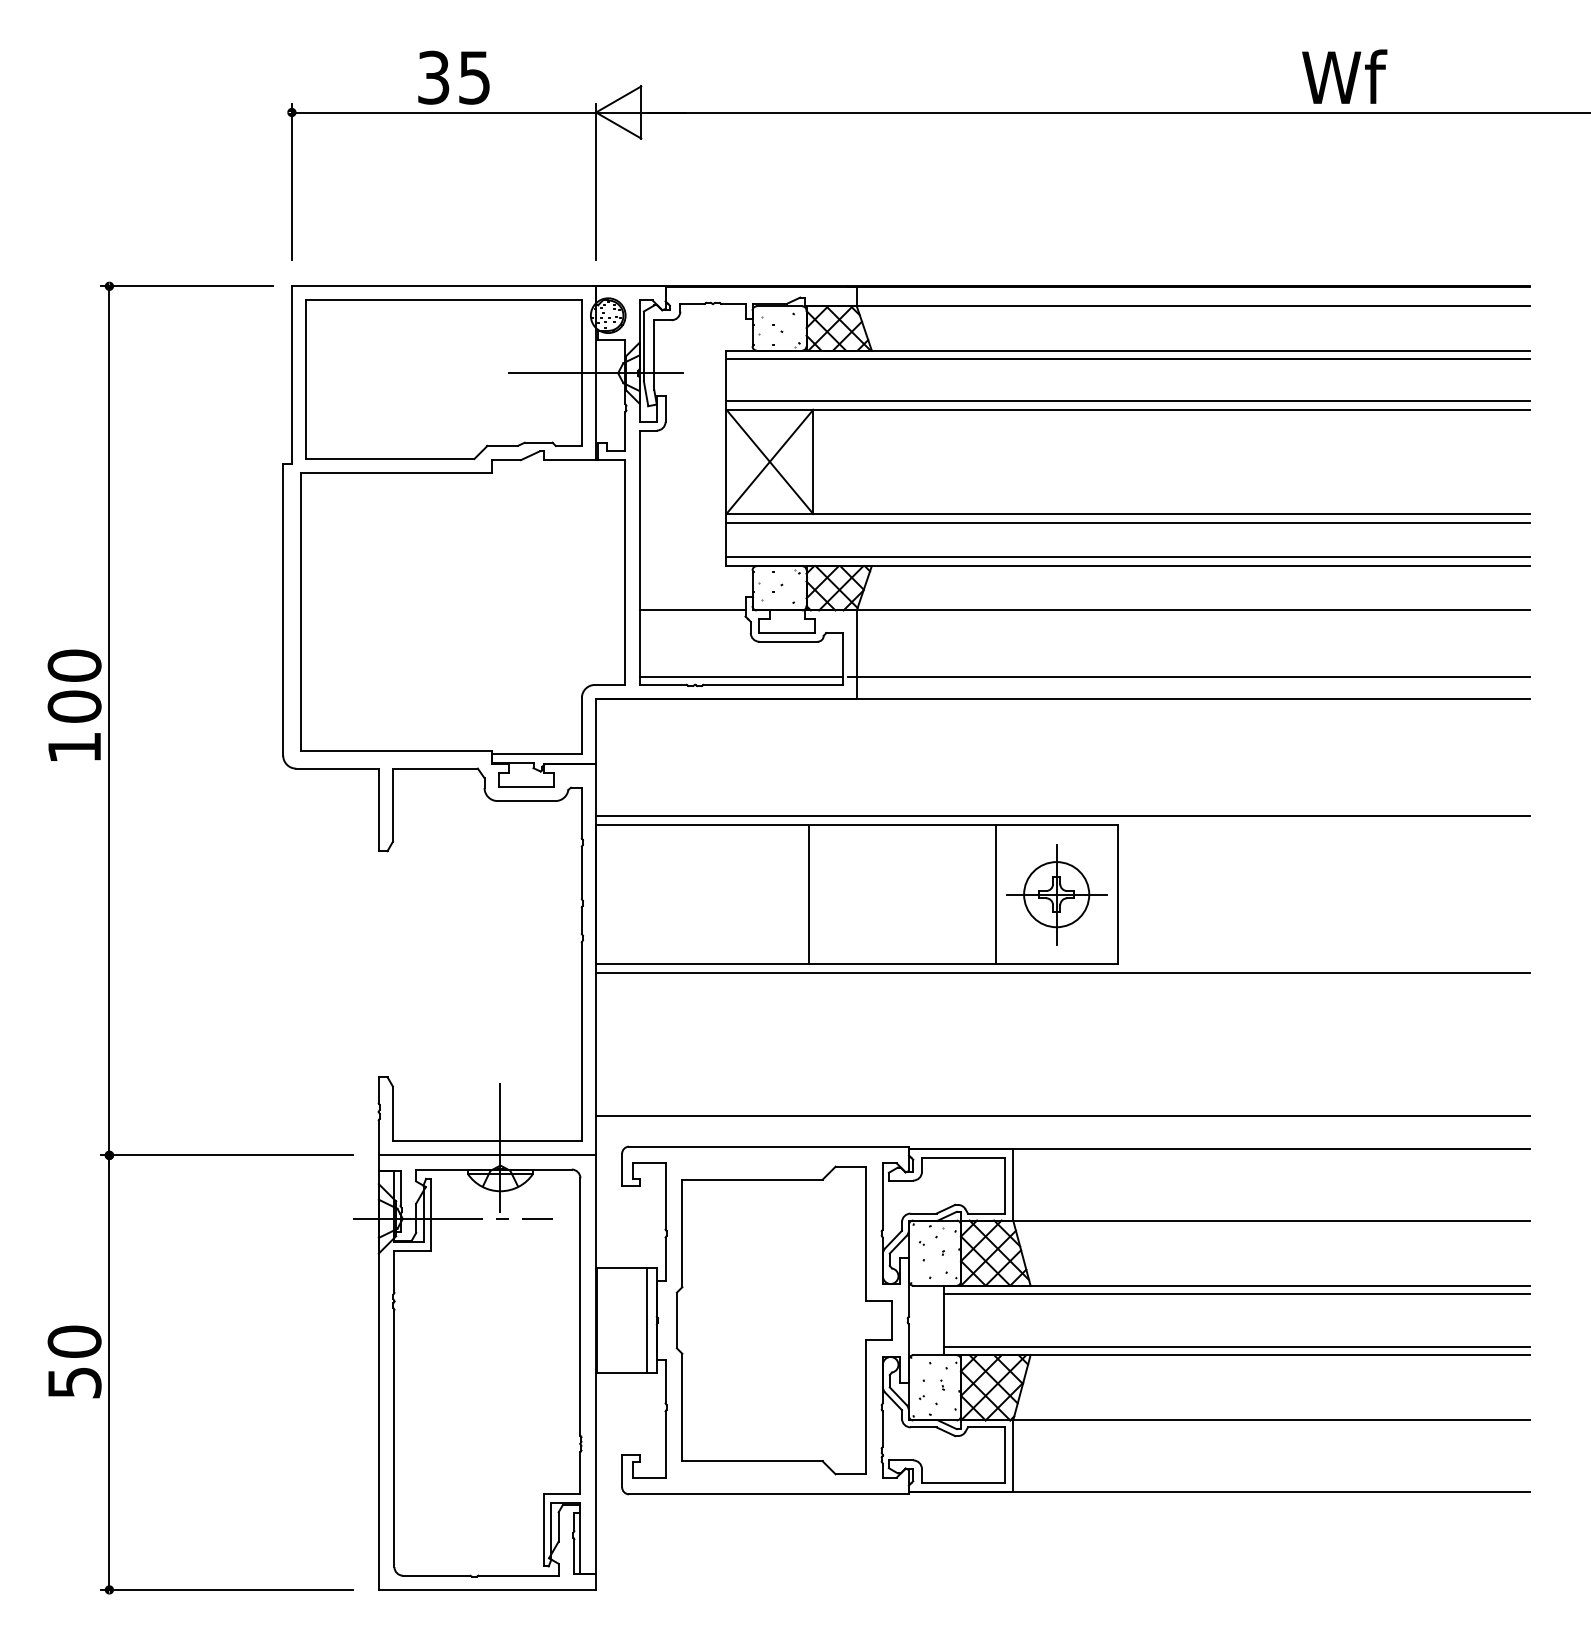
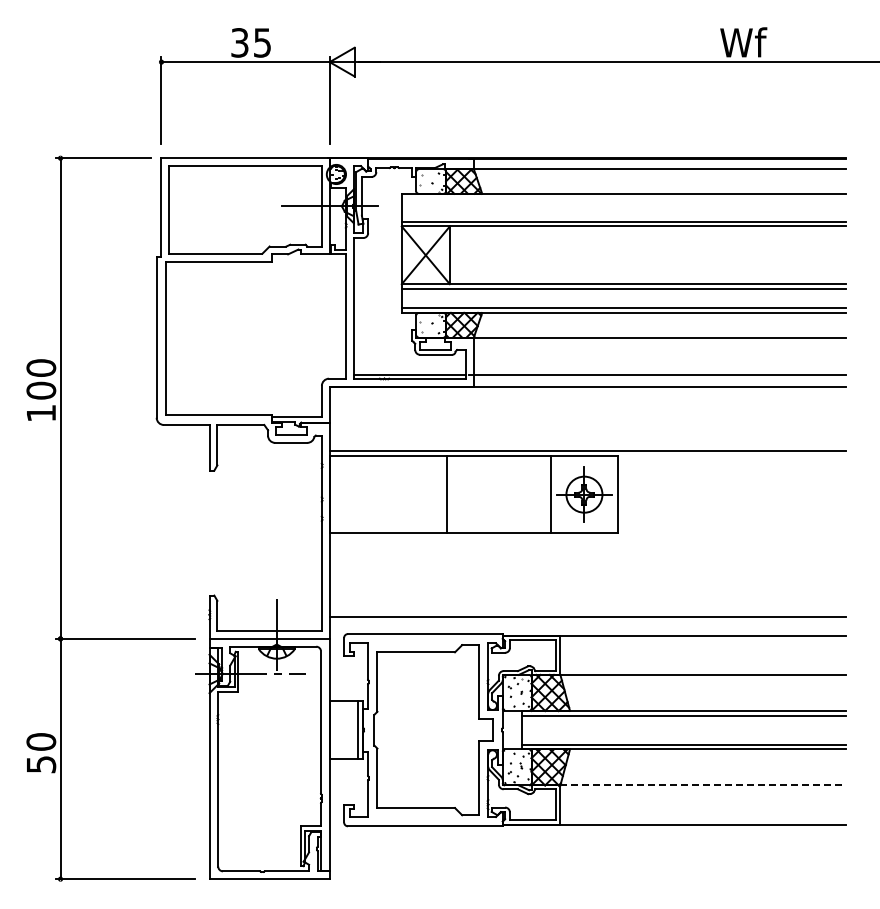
line: (1127, 359) -> (623, 198), removed
line: (691, 610) -> (382, 337), removed
line: (1062, 972) -> (587, 537), removed
line: (1271, 1420) -> (703, 785), solid -> dashed

